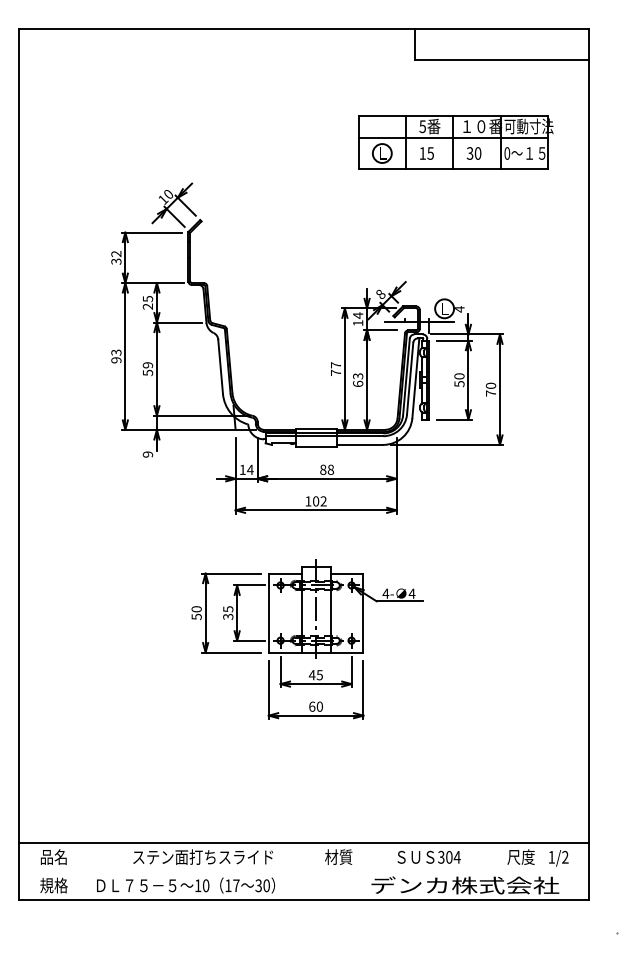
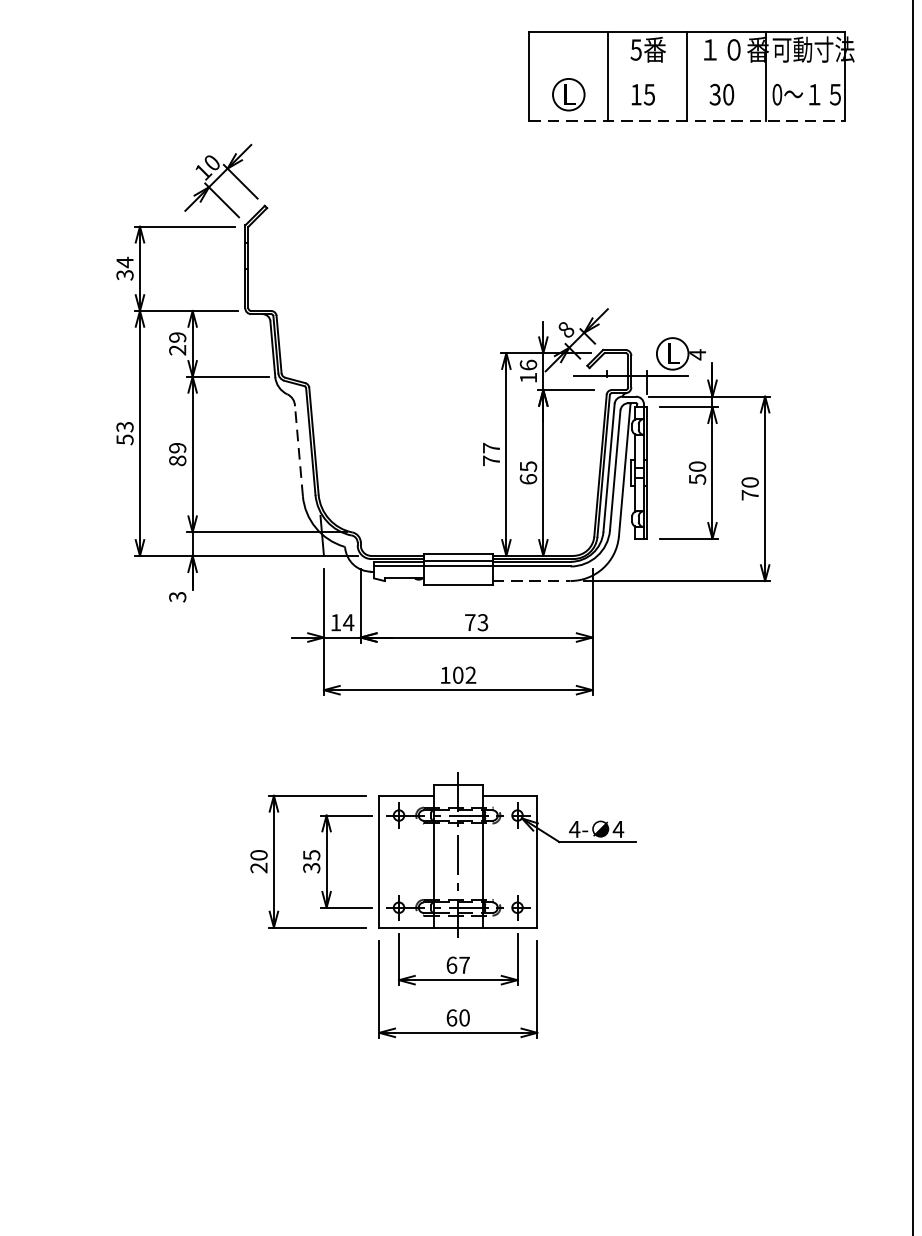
line: (453, 137) -> (687, 67), removed
line: (453, 169) -> (687, 121), solid -> dashed
text: (116, 253) -> (125, 261), 32 -> 34
text: (147, 299) -> (176, 338), 25 -> 29
text: (358, 315) -> (529, 365), 14 -> 16
text: (116, 360) -> (125, 440), 93 -> 53
line: (220, 366) -> (298, 450), solid -> dashed
text: (147, 372) -> (176, 460), 59 -> 89
text: (357, 376) -> (527, 466), 63 -> 65
line: (360, 444) -> (532, 580), solid -> dashed
text: (147, 454) -> (176, 597), 9 -> 3
text: (327, 469) -> (477, 622), 88 -> 73
text: (196, 616) -> (258, 867), 50 -> 20
text: (315, 675) -> (457, 965), 45 -> 67

